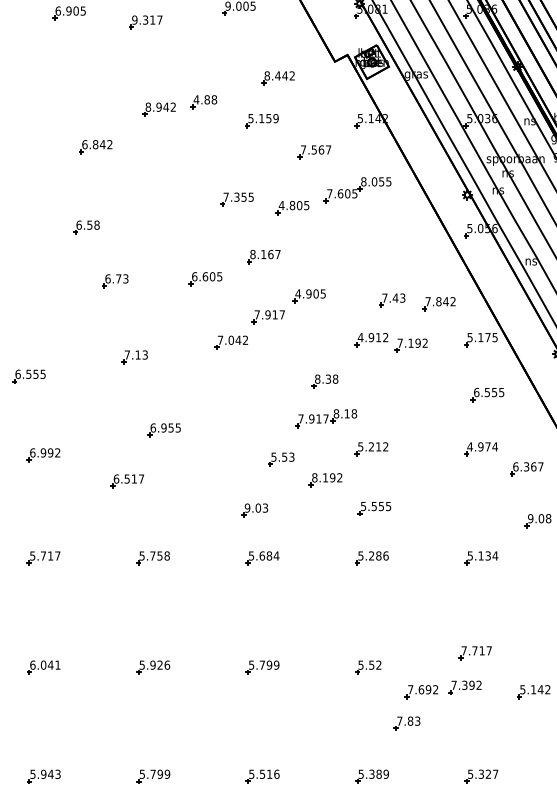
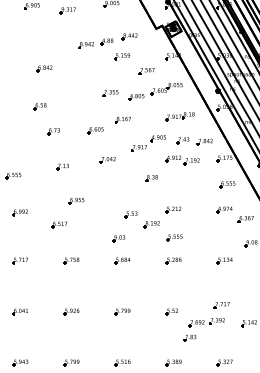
part: (178, 105) -> (95, 43), moved
part: (288, 306) -> (148, 143), moved
part: (324, 418) -> (179, 116), moved

